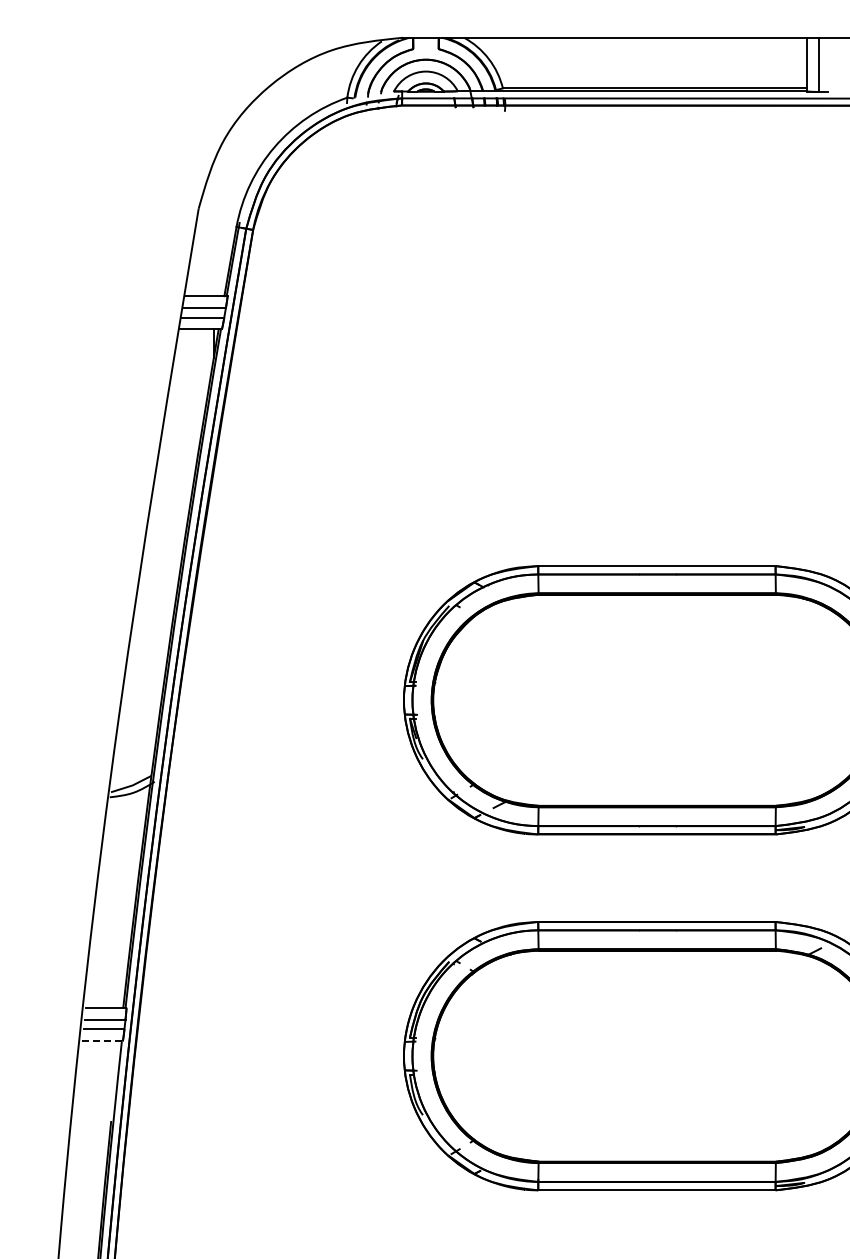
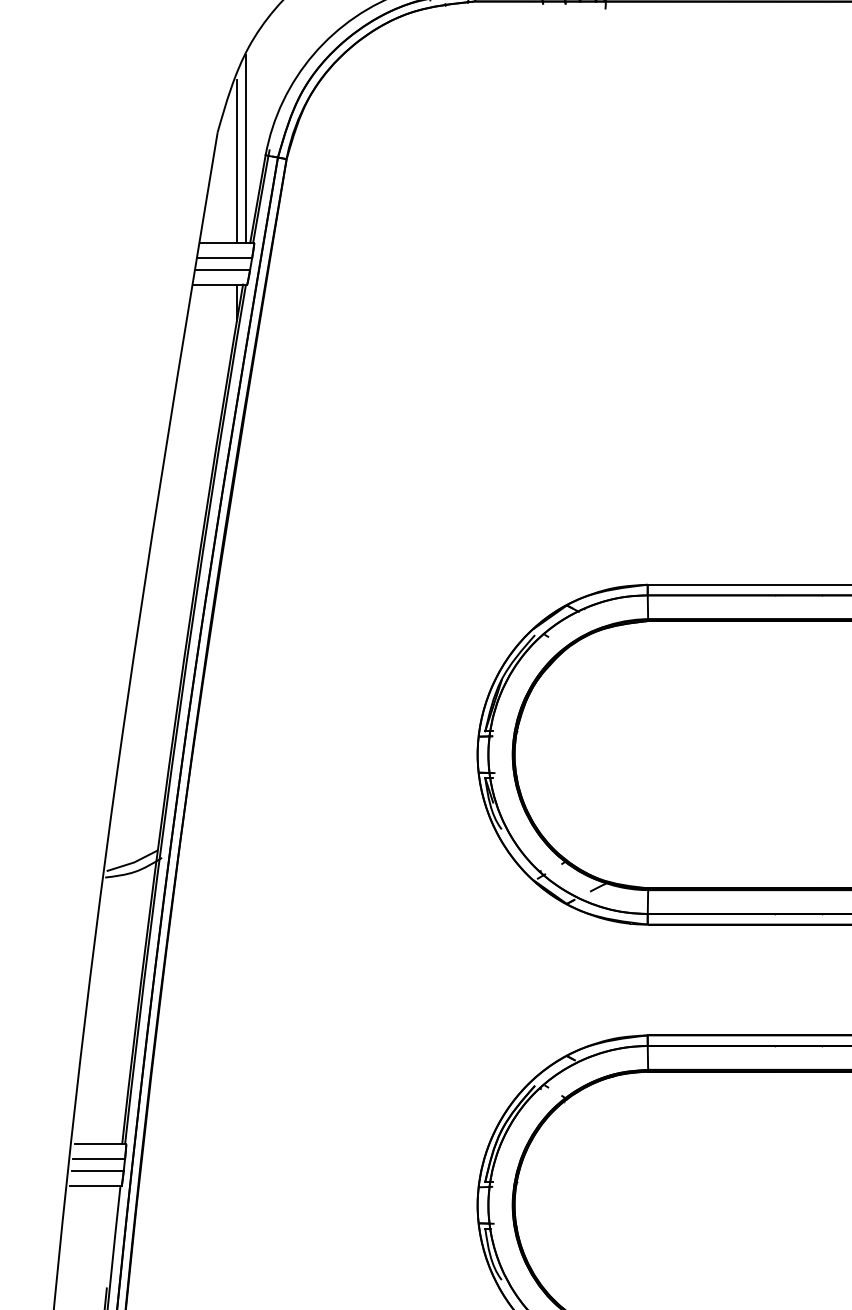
line: (220, 221) -> (245, 148), added
line: (213, 231) -> (236, 161), added
line: (102, 1041) -> (95, 1186), dashed -> solid

